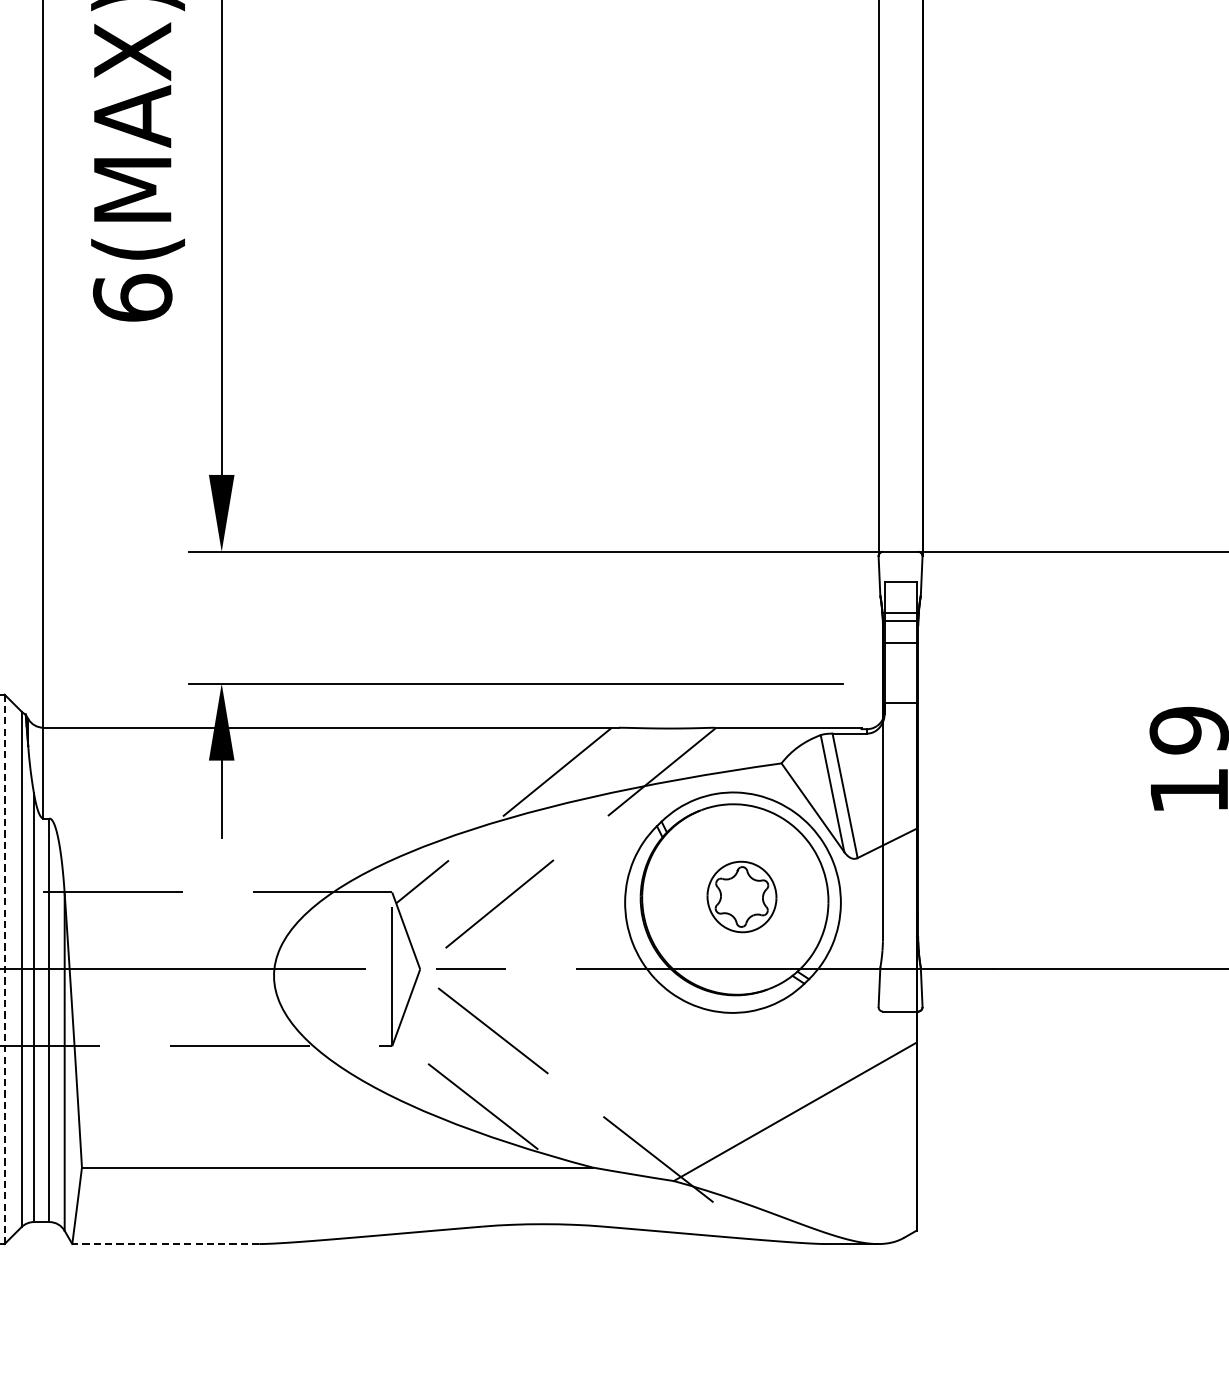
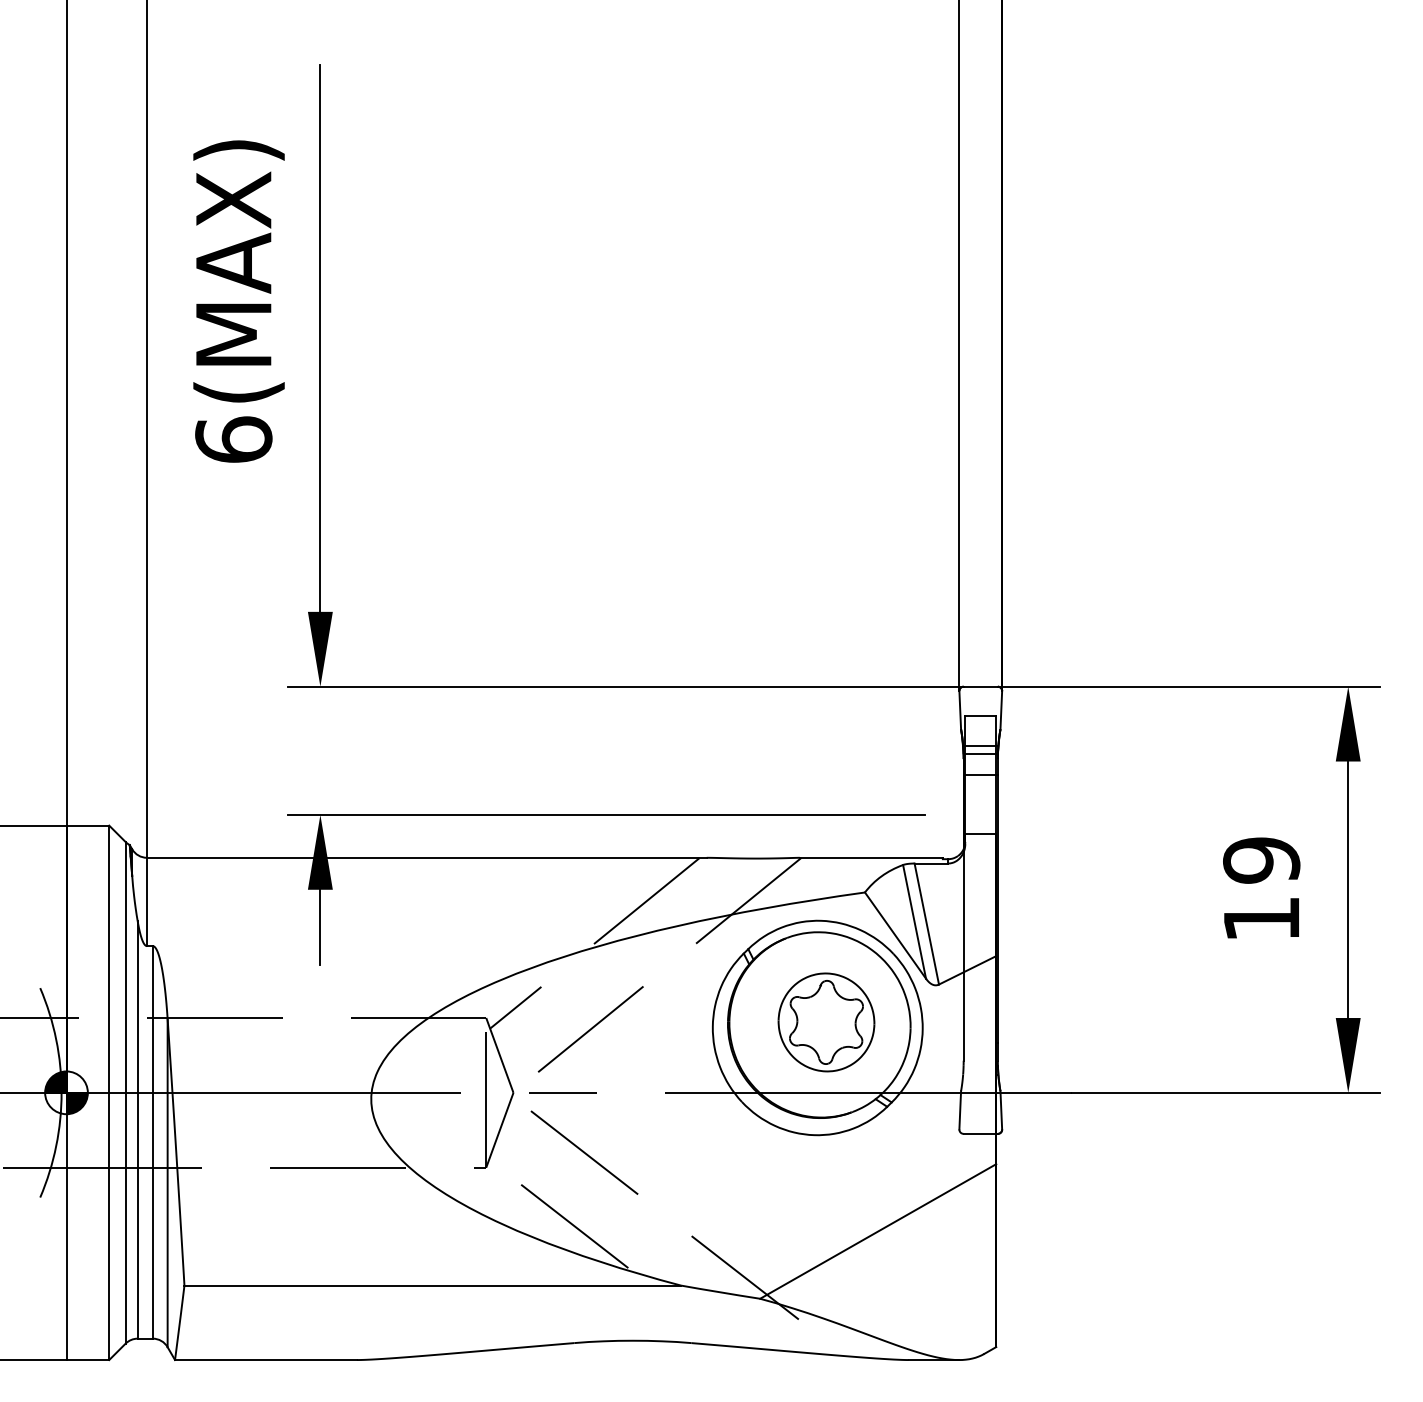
part: (741, 897) -> (826, 1022), size x1.43
line: (4, 970) -> (109, 1093), dashed -> solid
line: (165, 1244) -> (265, 1360), dashed -> solid

